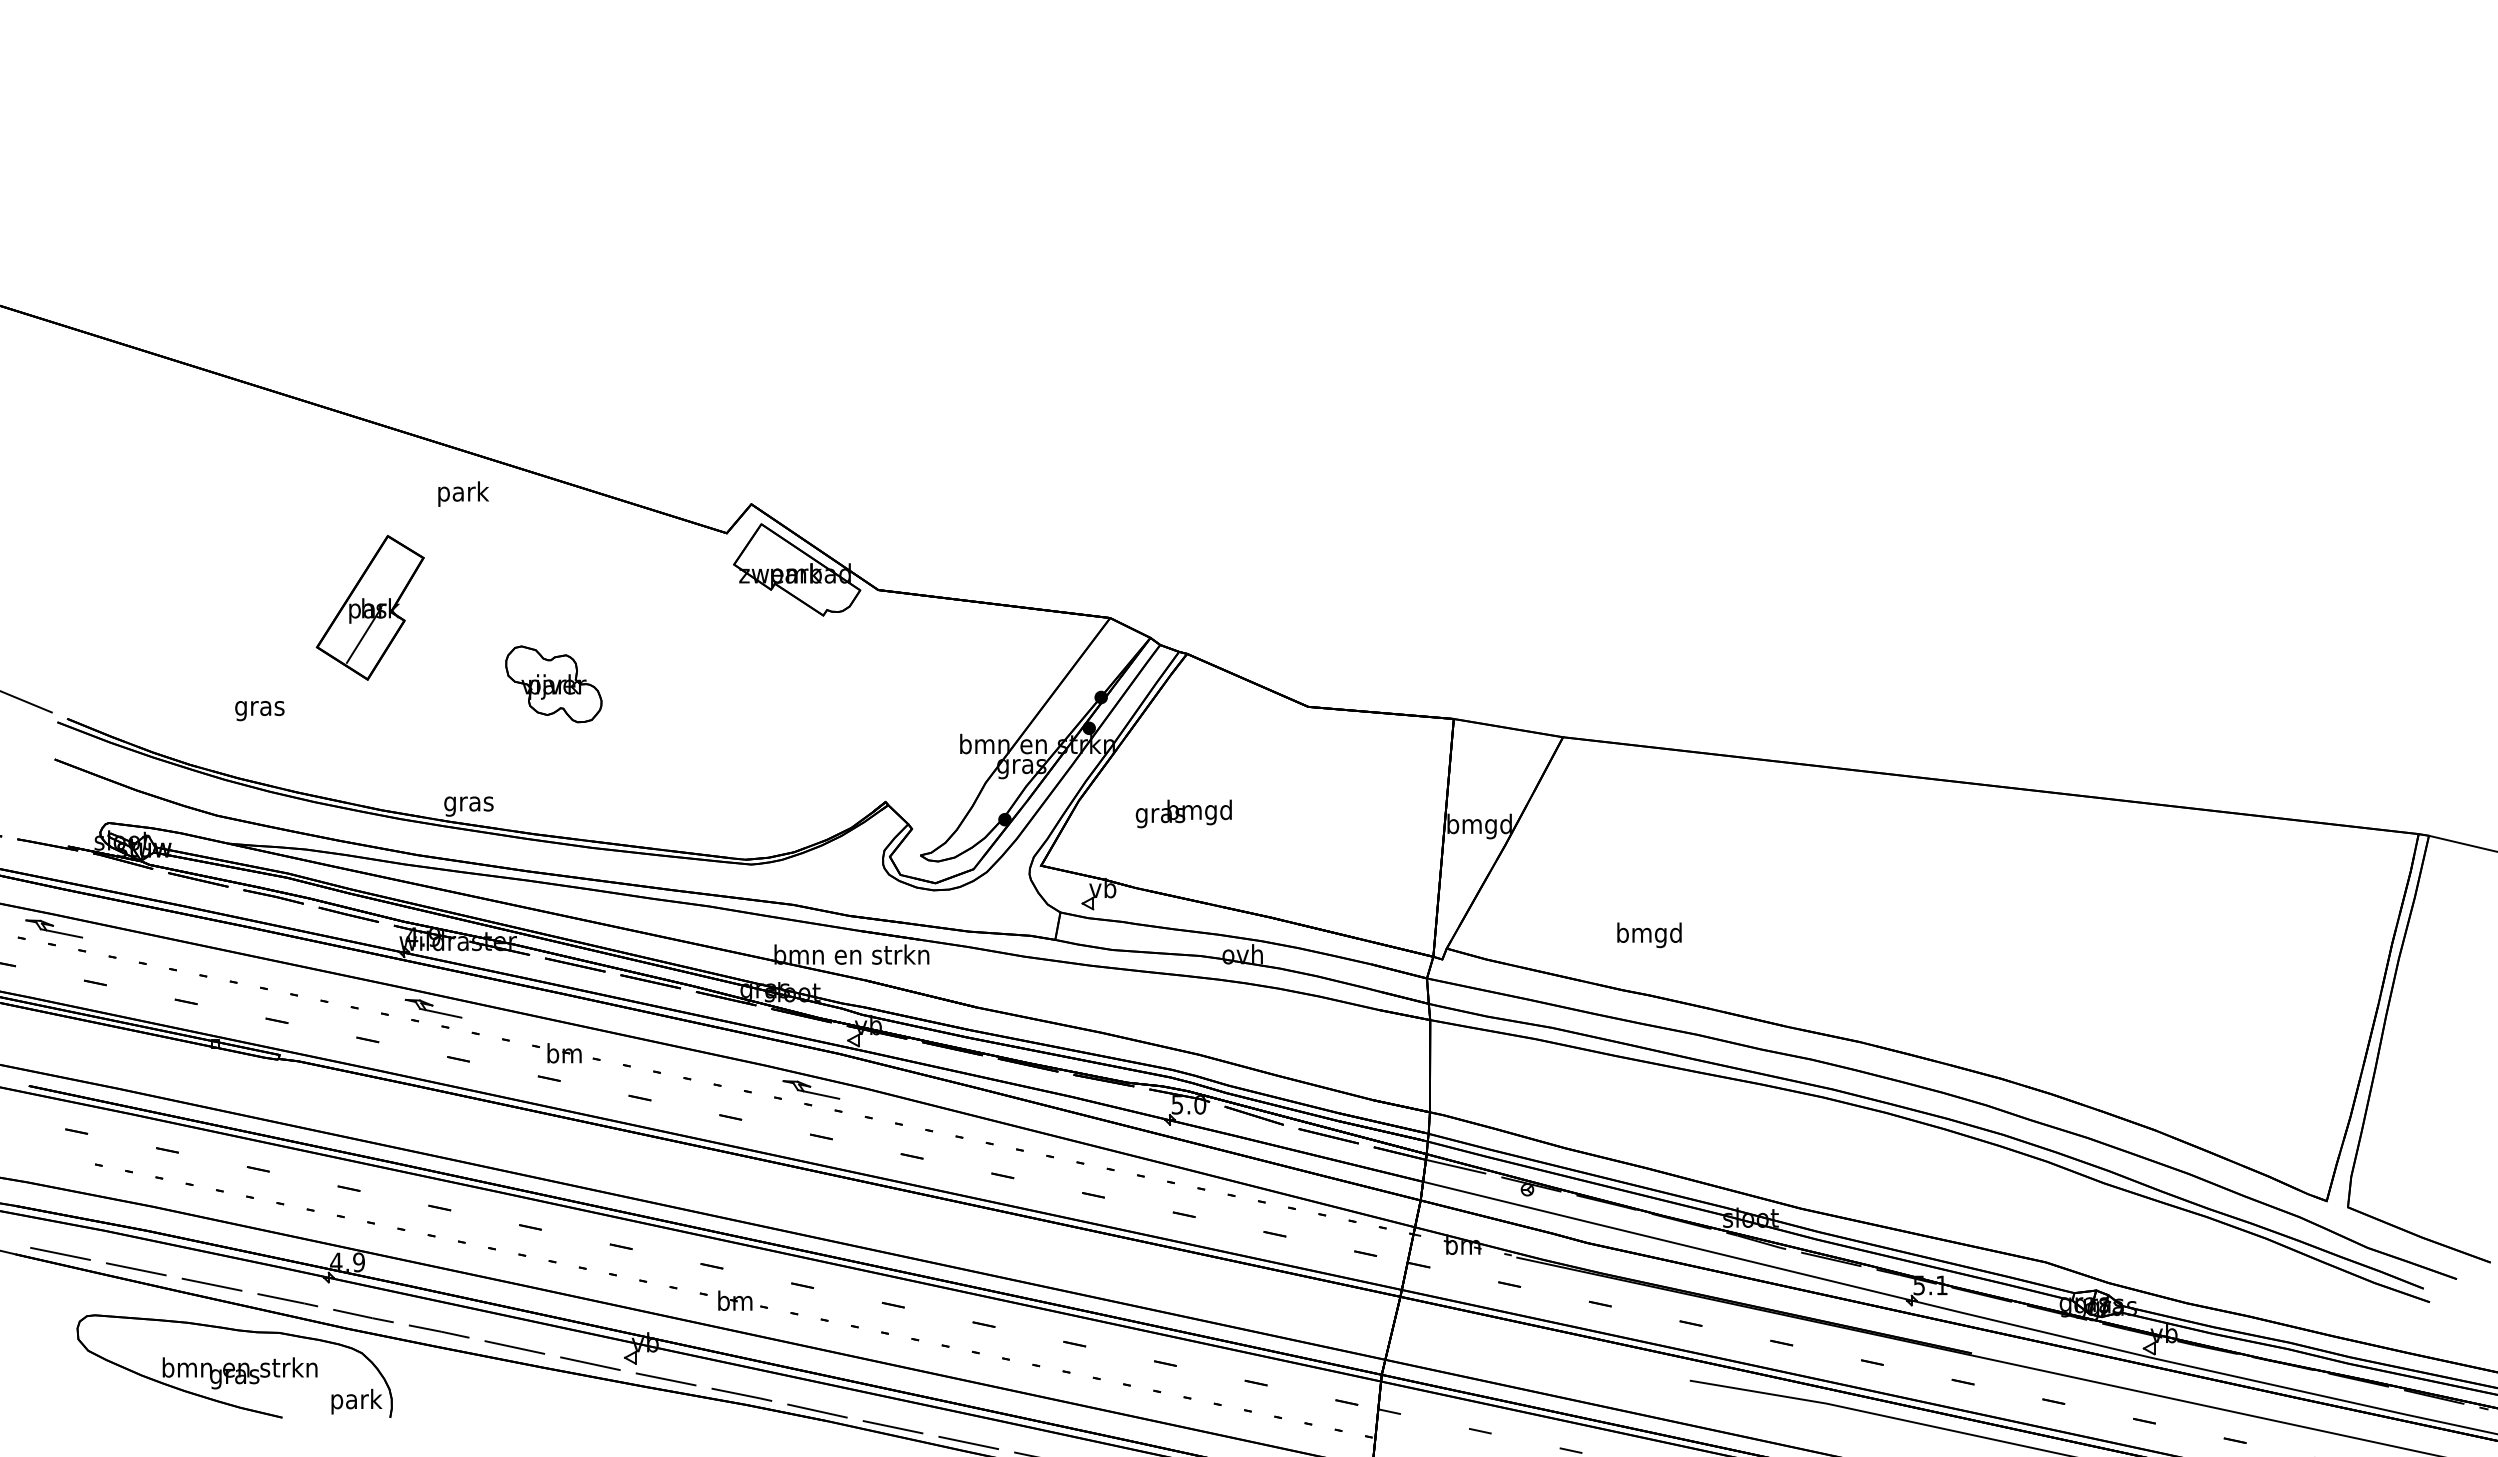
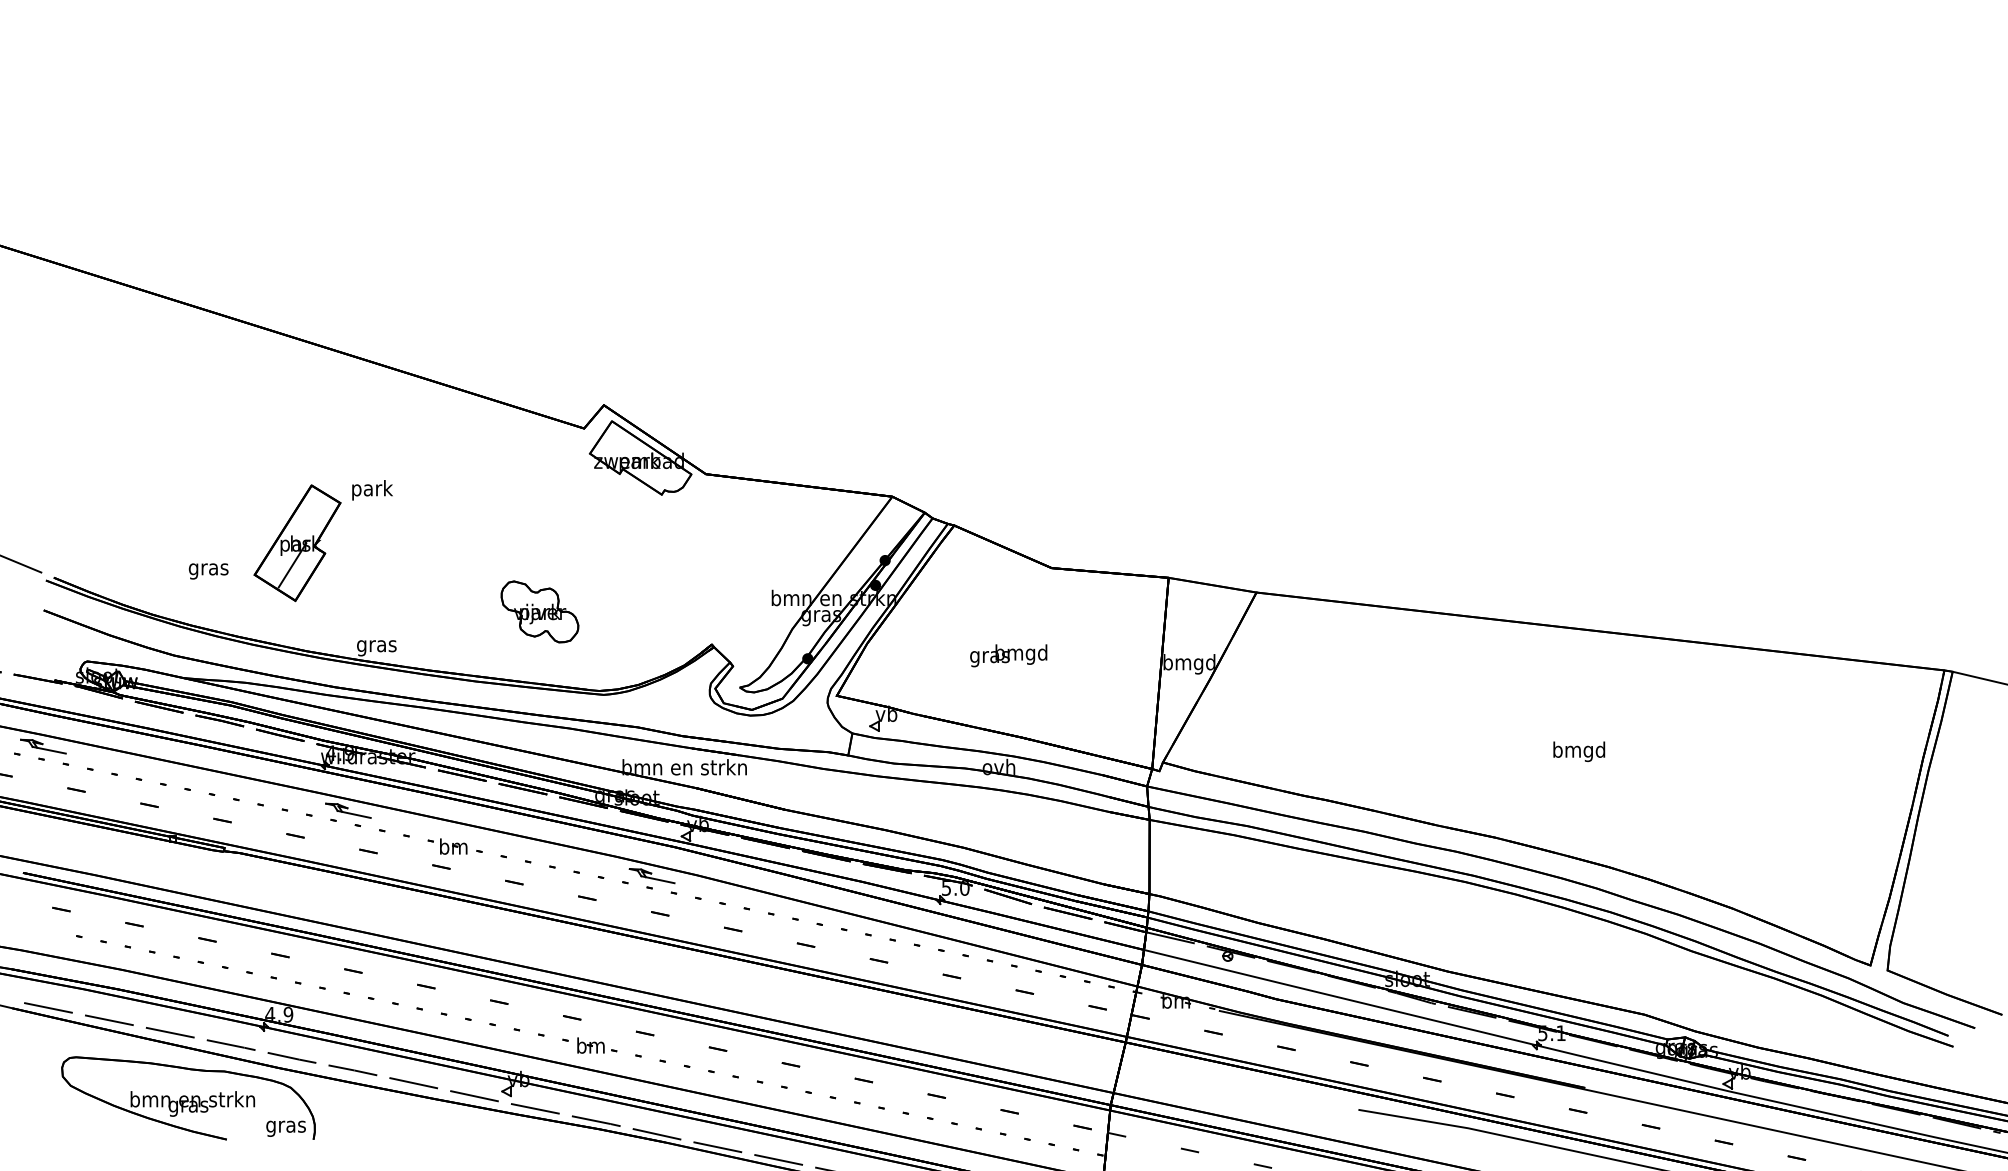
text: (463, 493) -> (372, 489), moved
part: (369, 607) -> (296, 542), moved
part: (553, 684) -> (539, 612), moved
text: (1183, 813) -> (1008, 655), moved
text: (1649, 935) -> (1579, 751), moved
text: (356, 1401) -> (286, 1126), park -> gras

